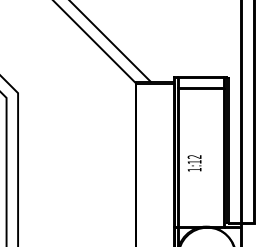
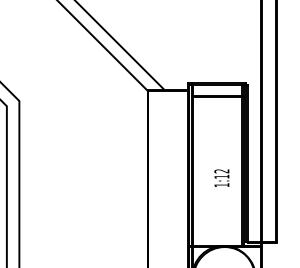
text: (194, 162) -> (221, 177), moved

